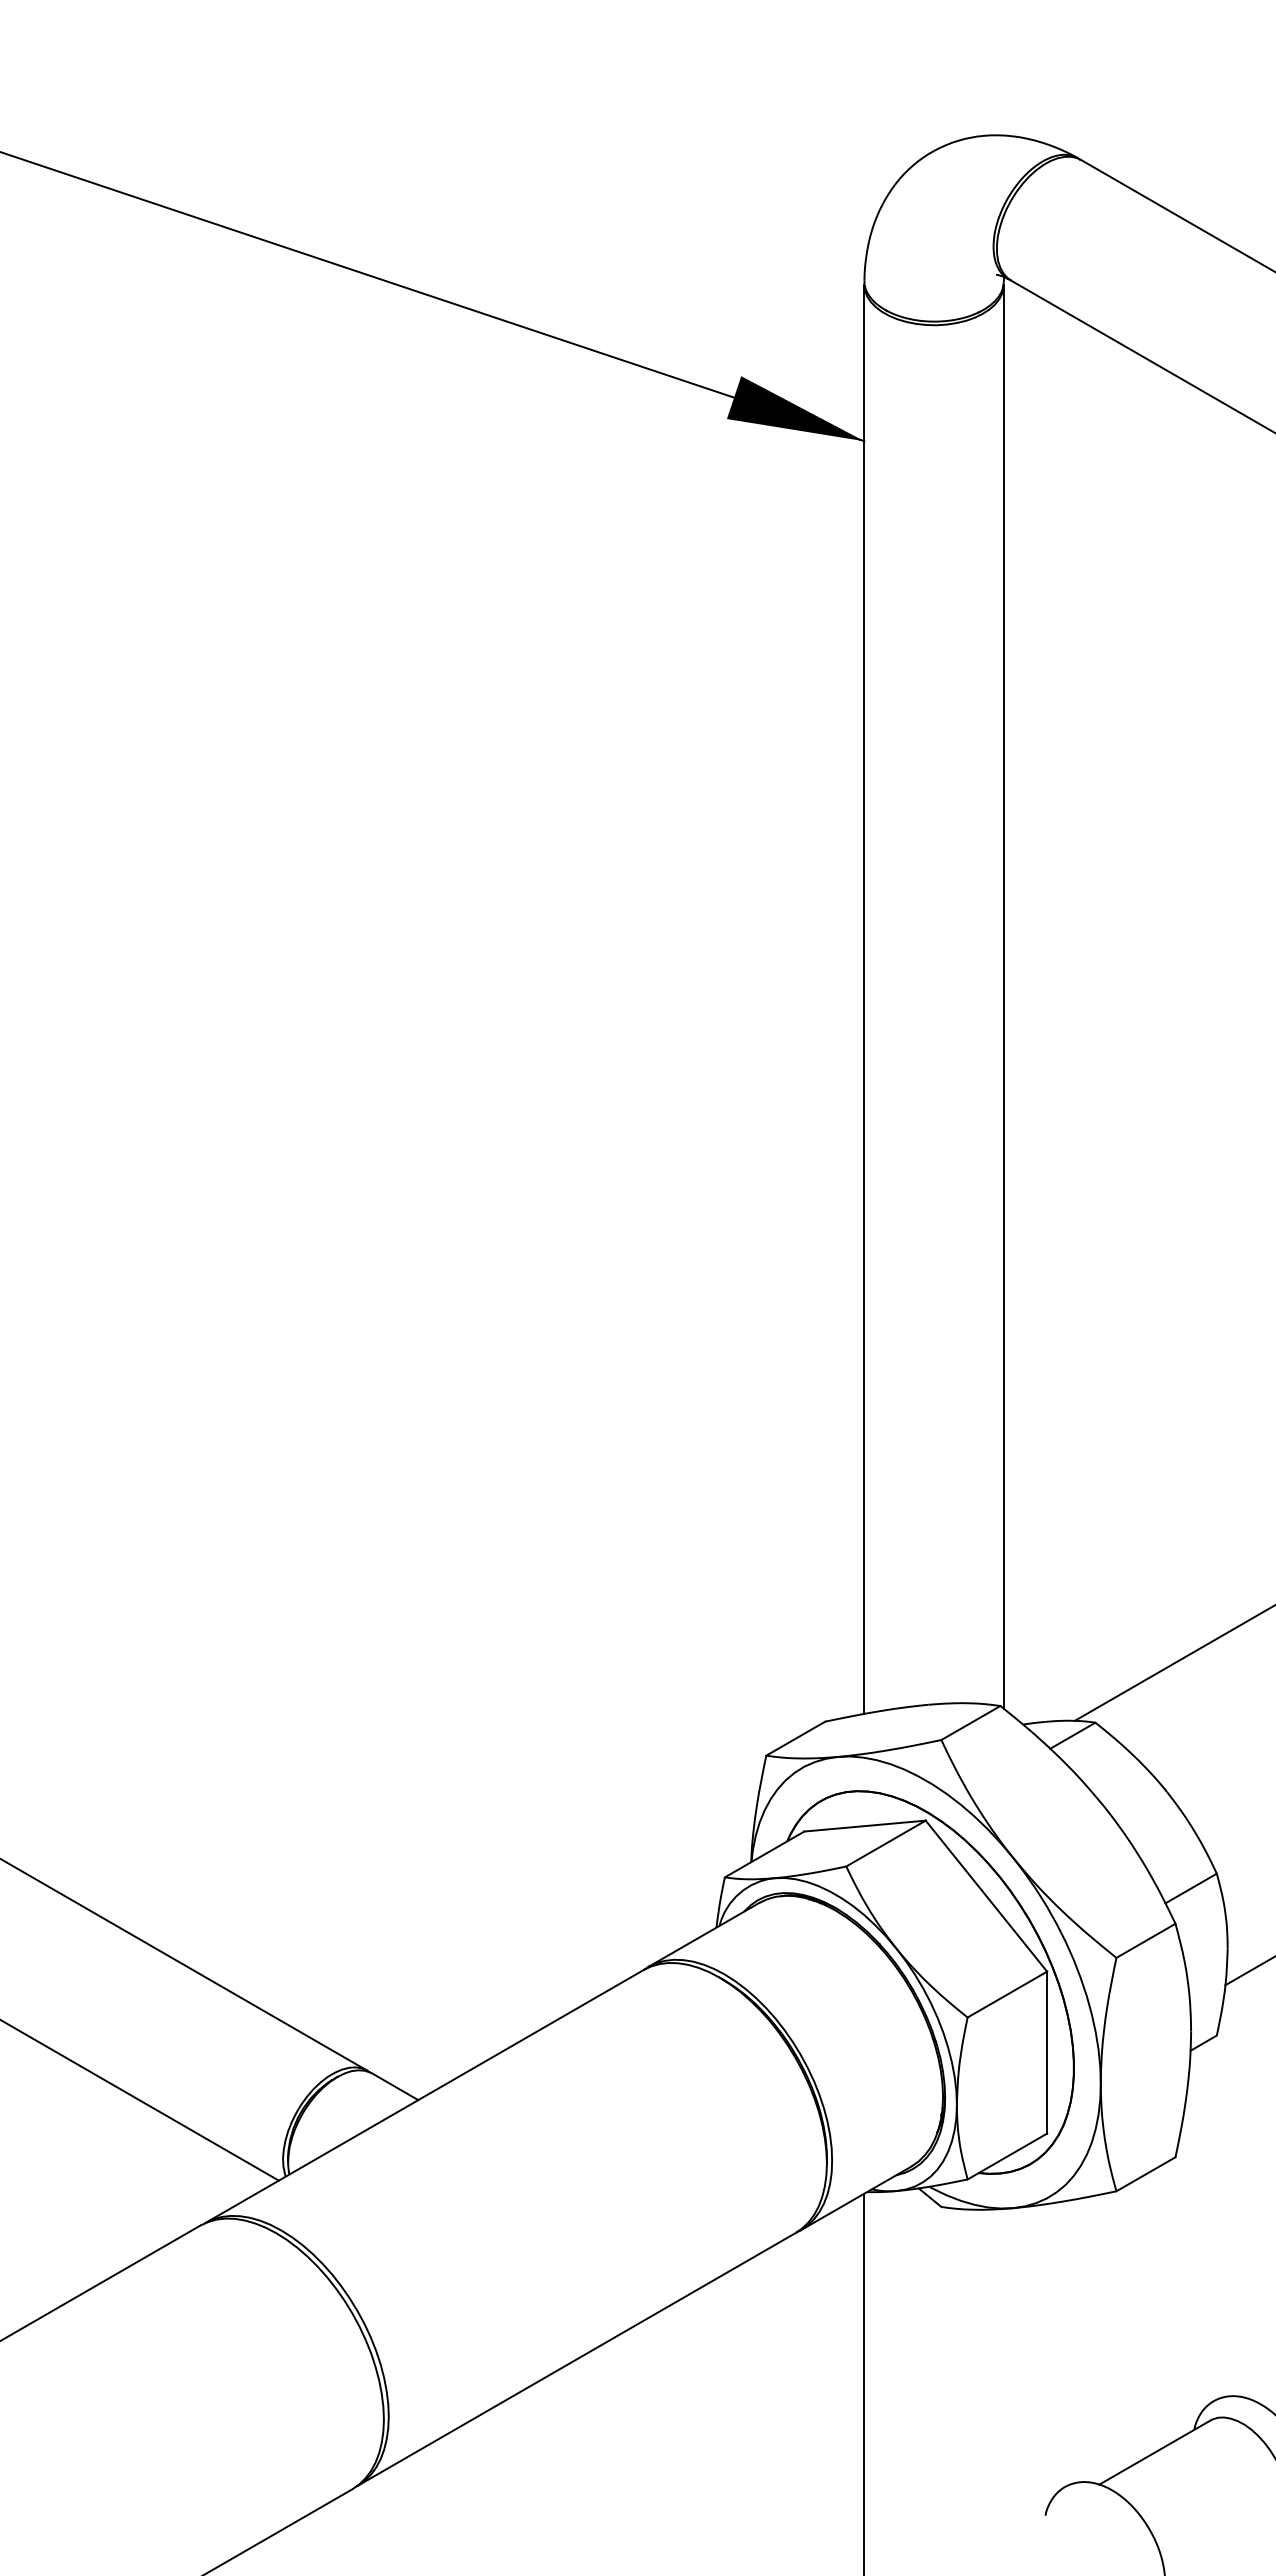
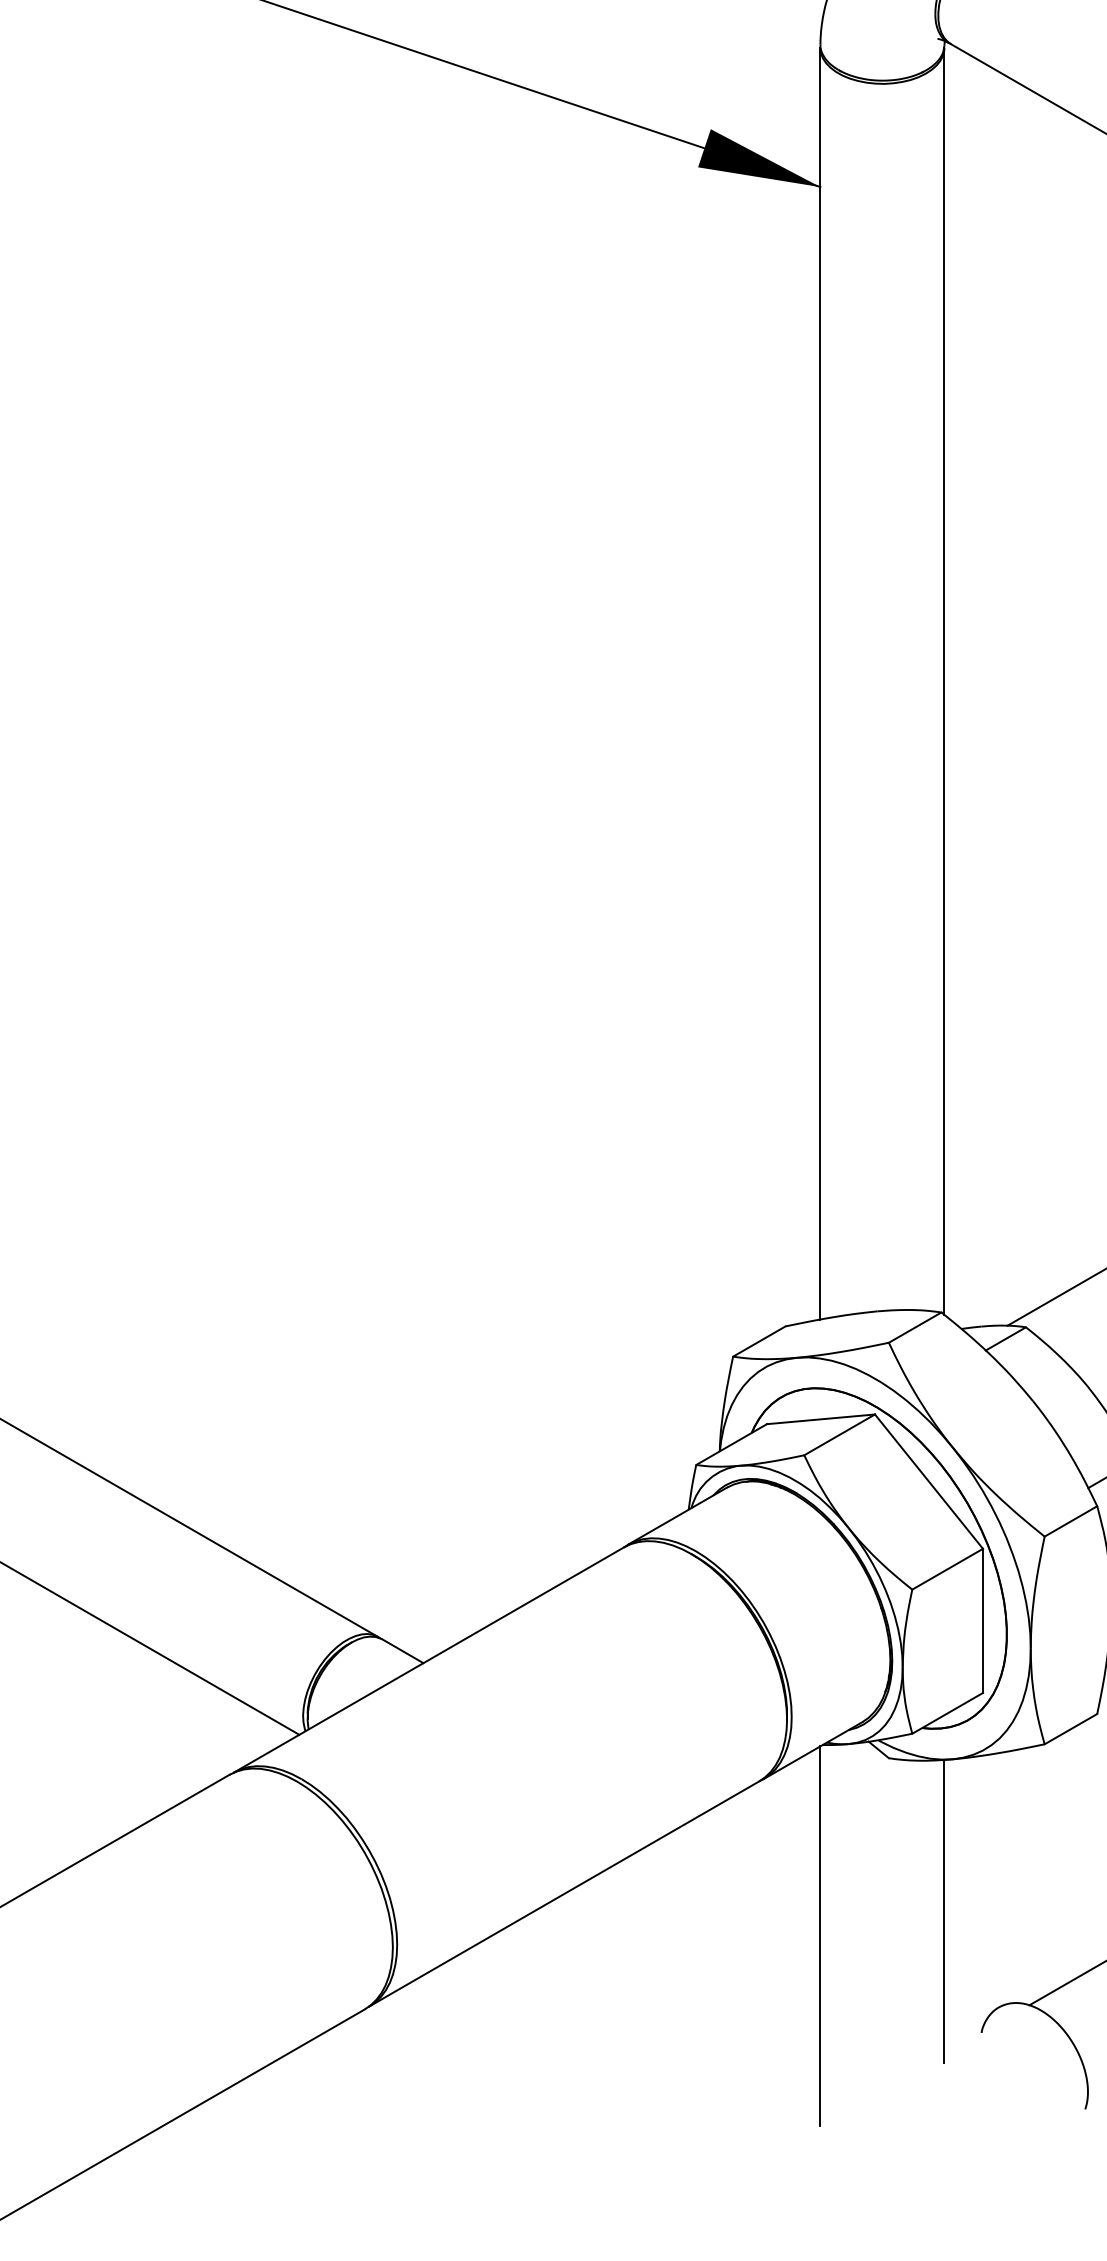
line: (1003, 2378) -> (944, 1910), added

